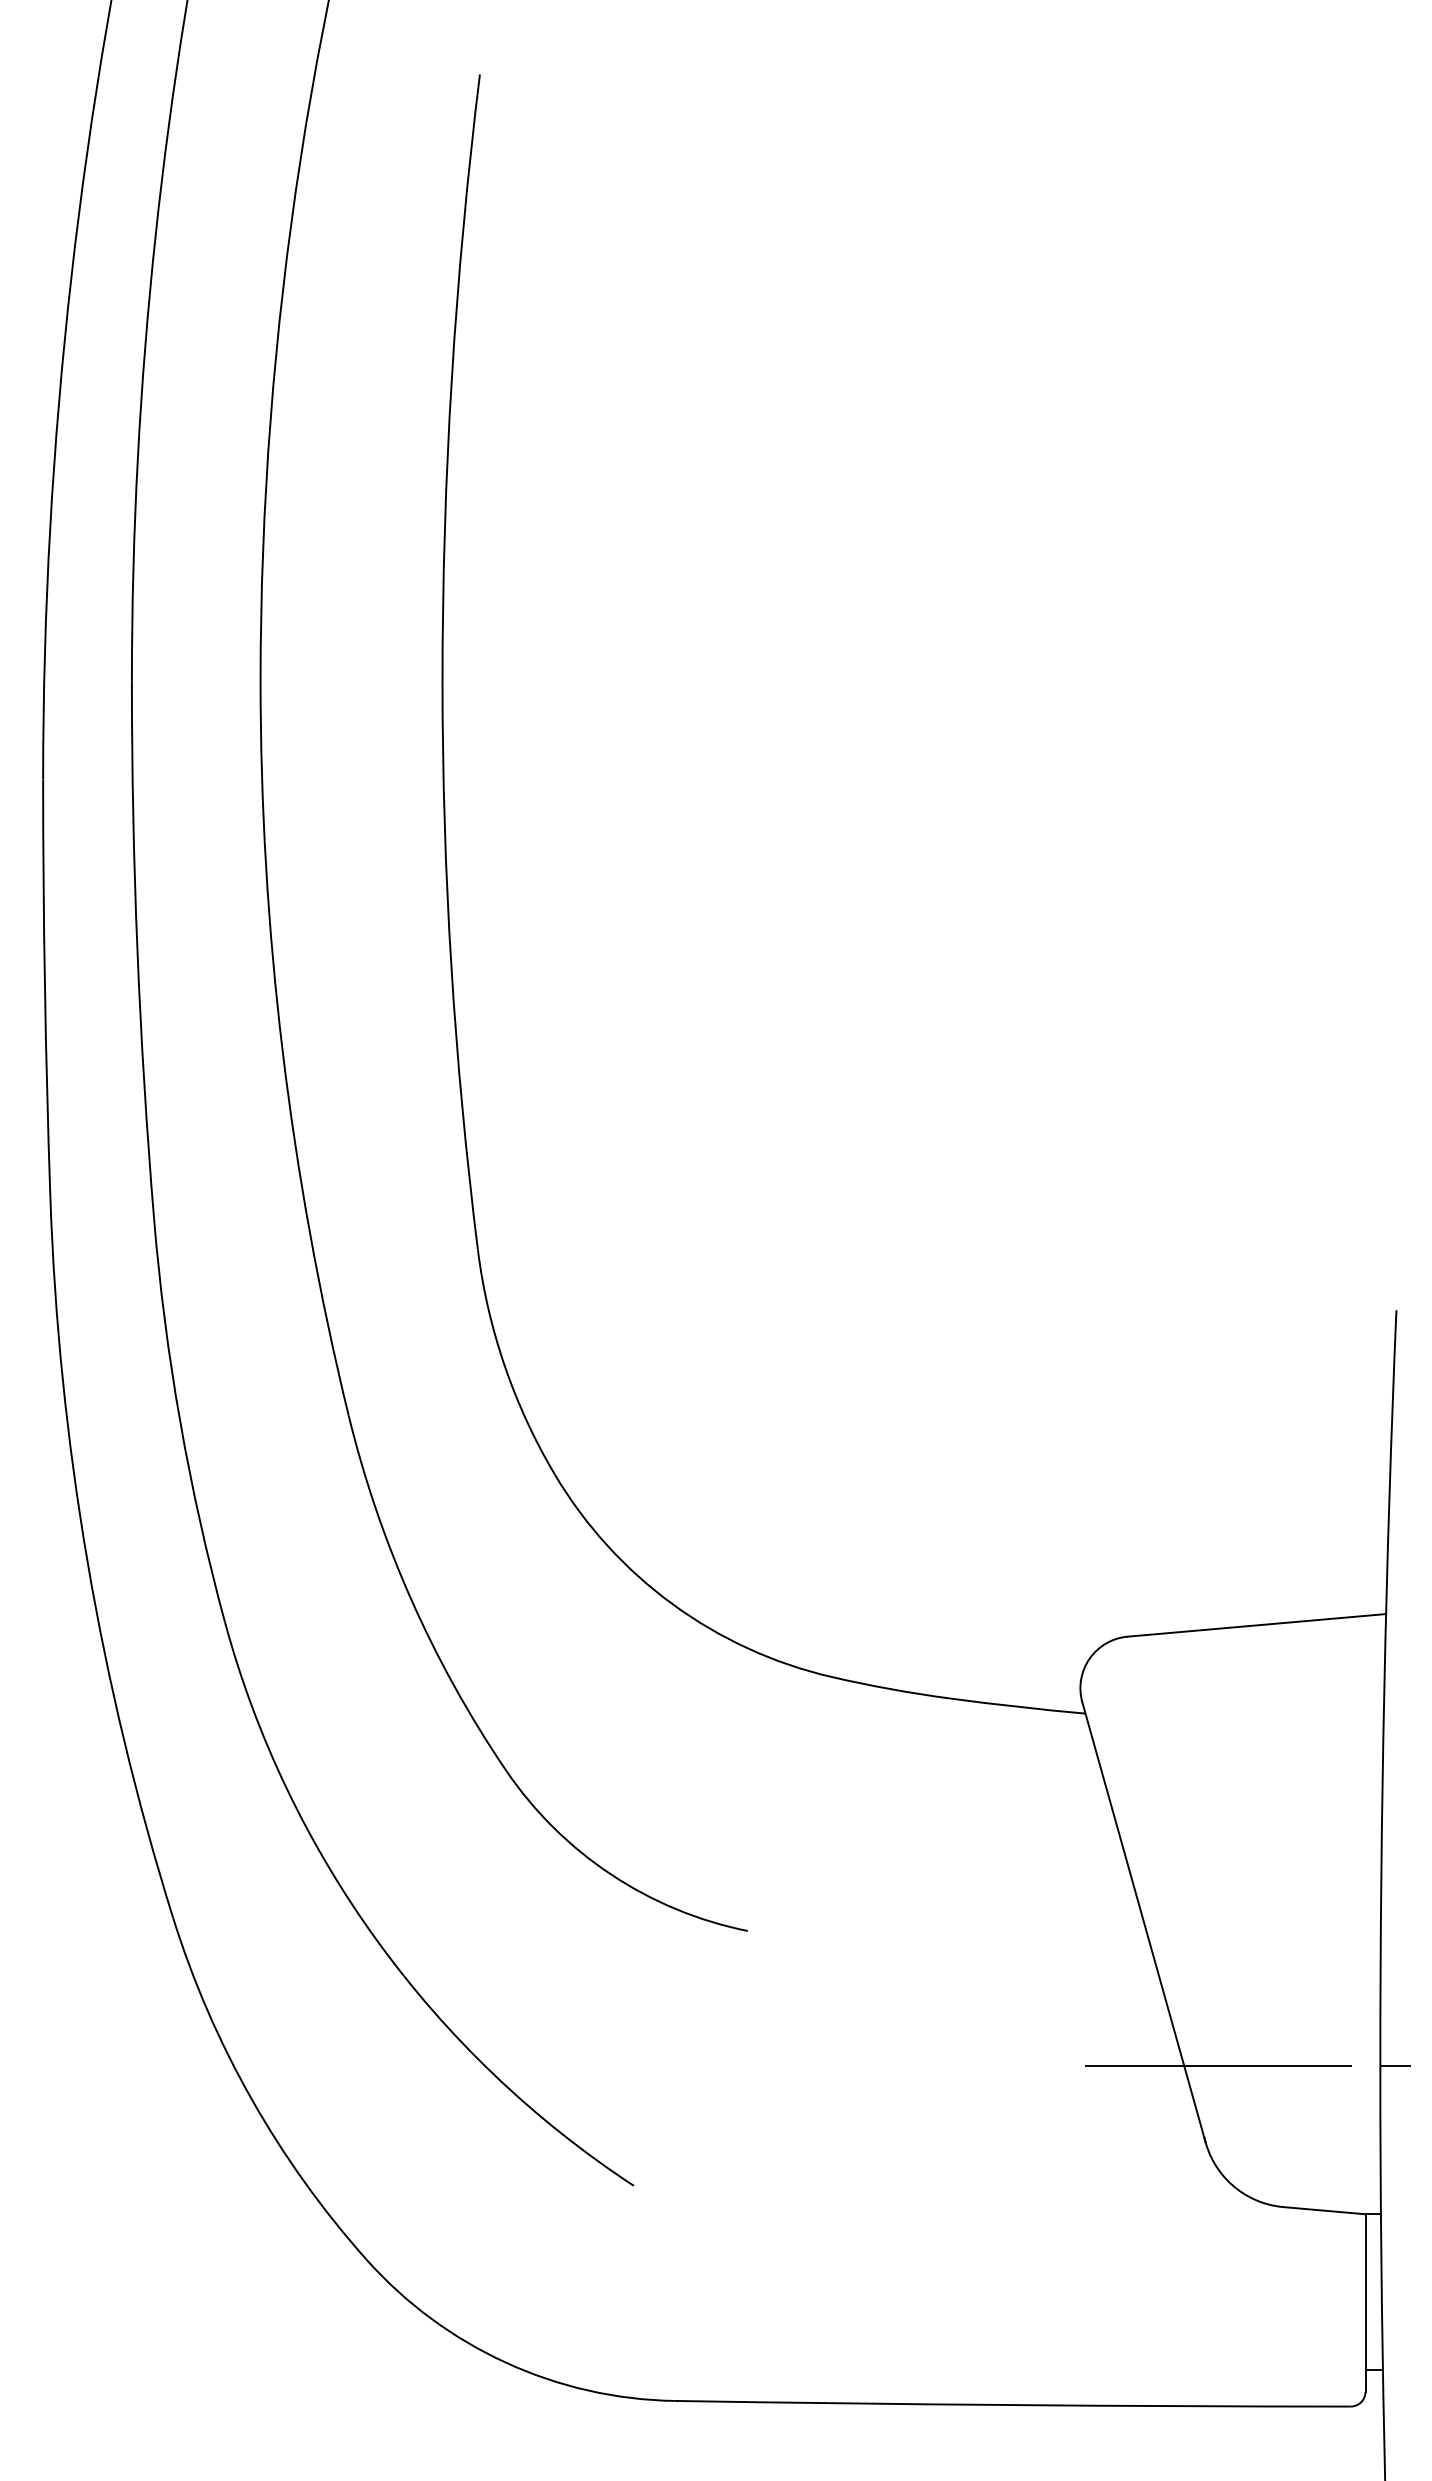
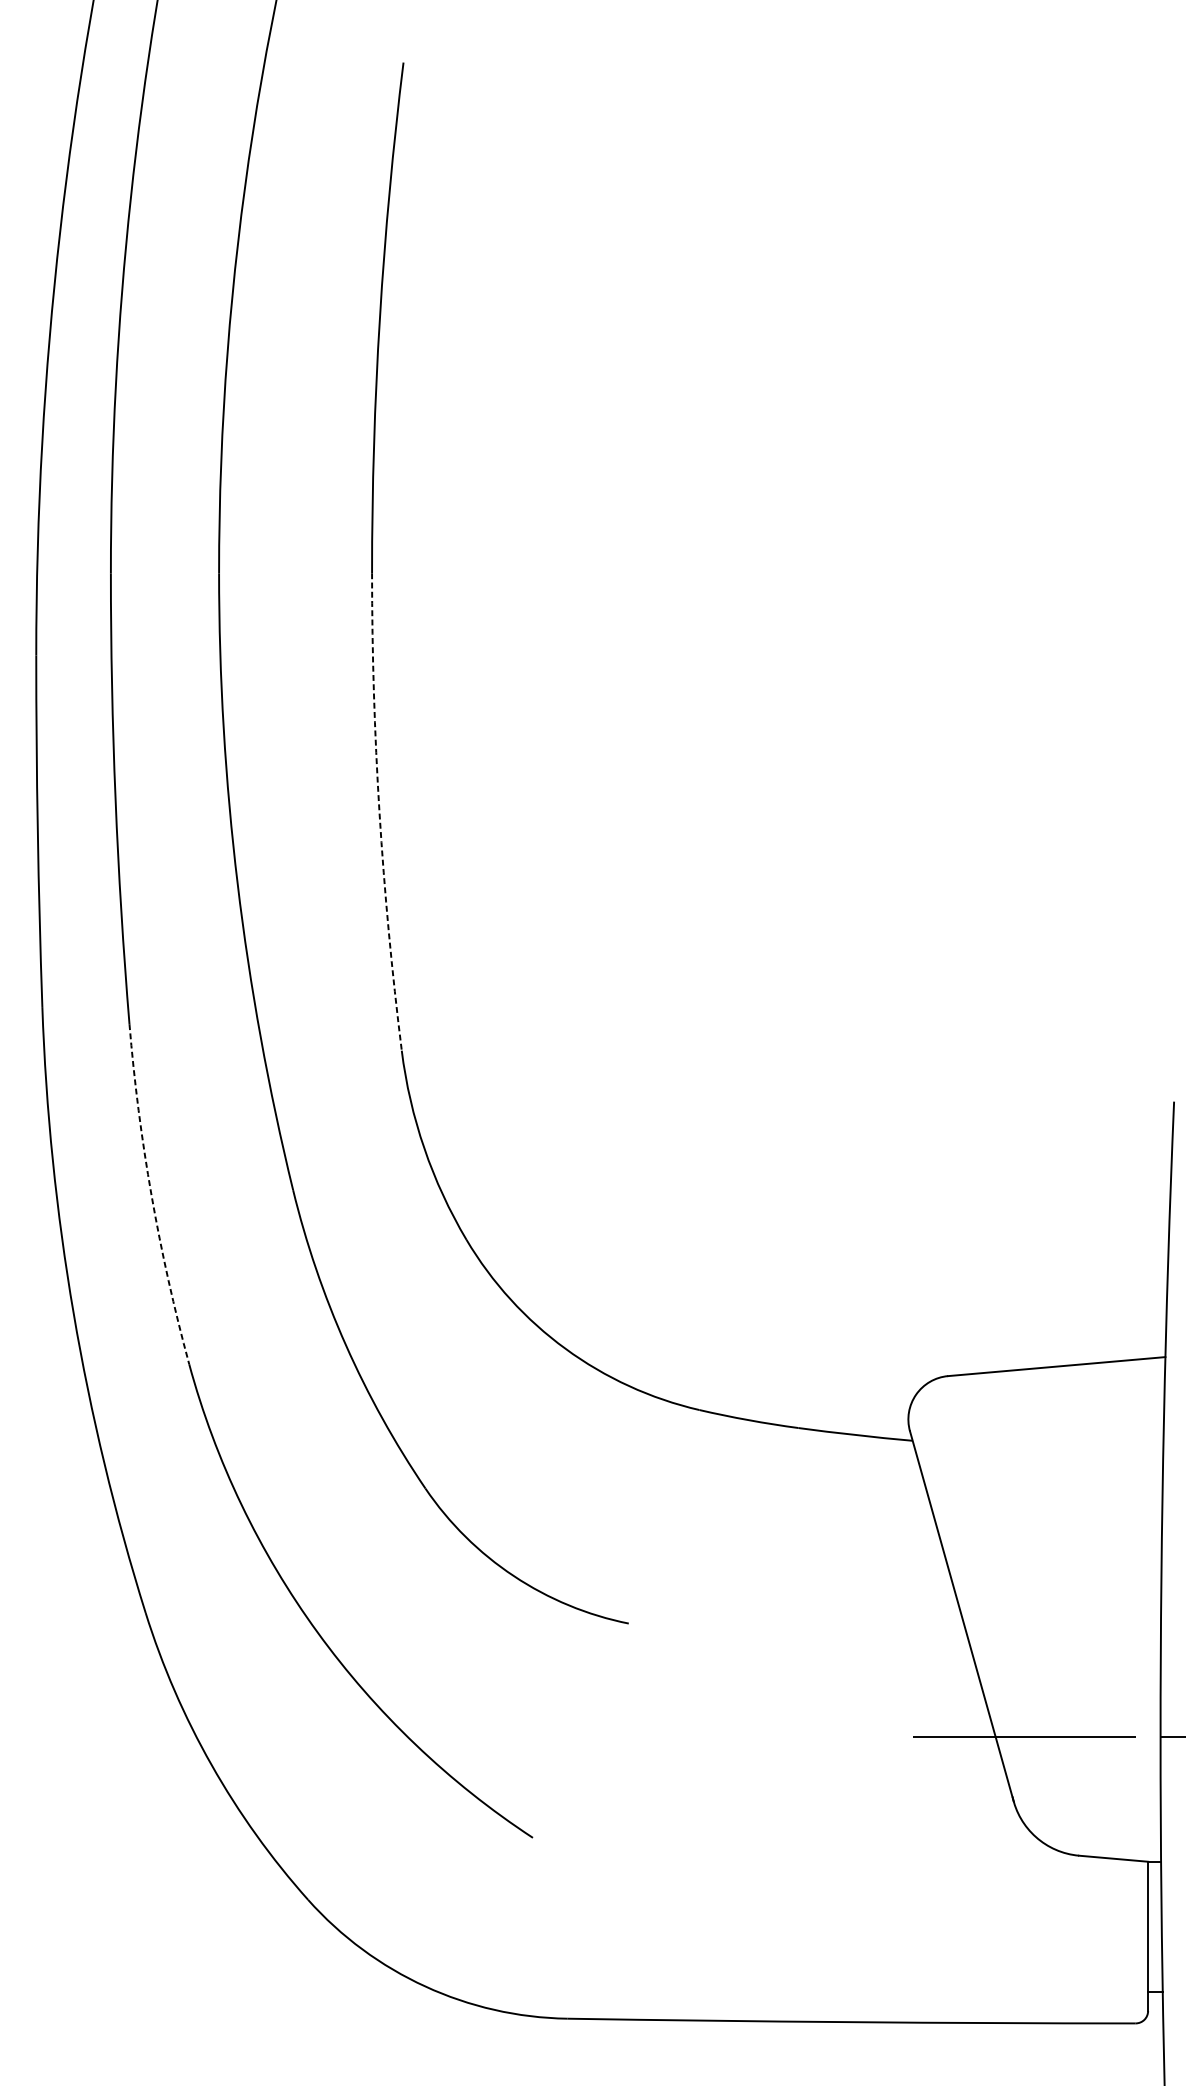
arc: (451, 966) -> (379, 812), solid -> dashed
arc: (180, 1422) -> (151, 1196), solid -> dashed

